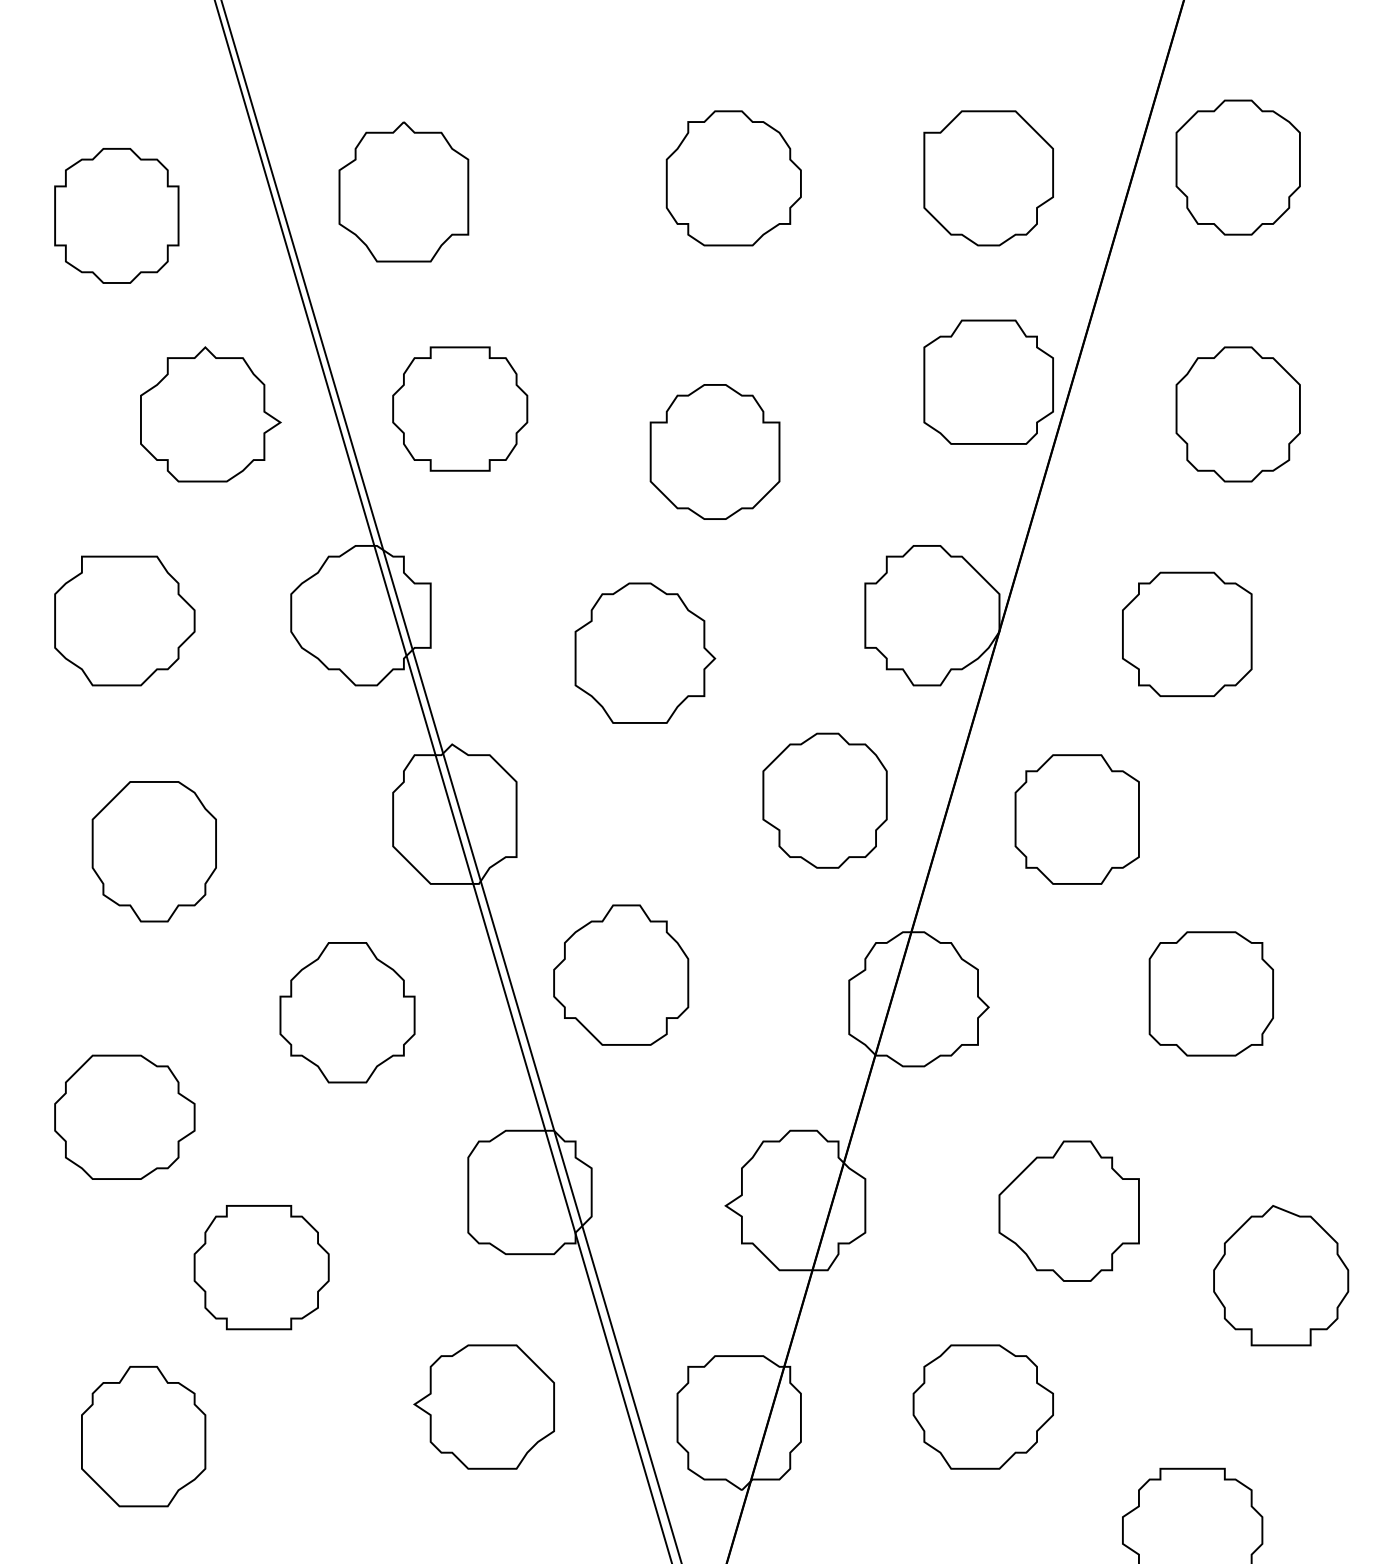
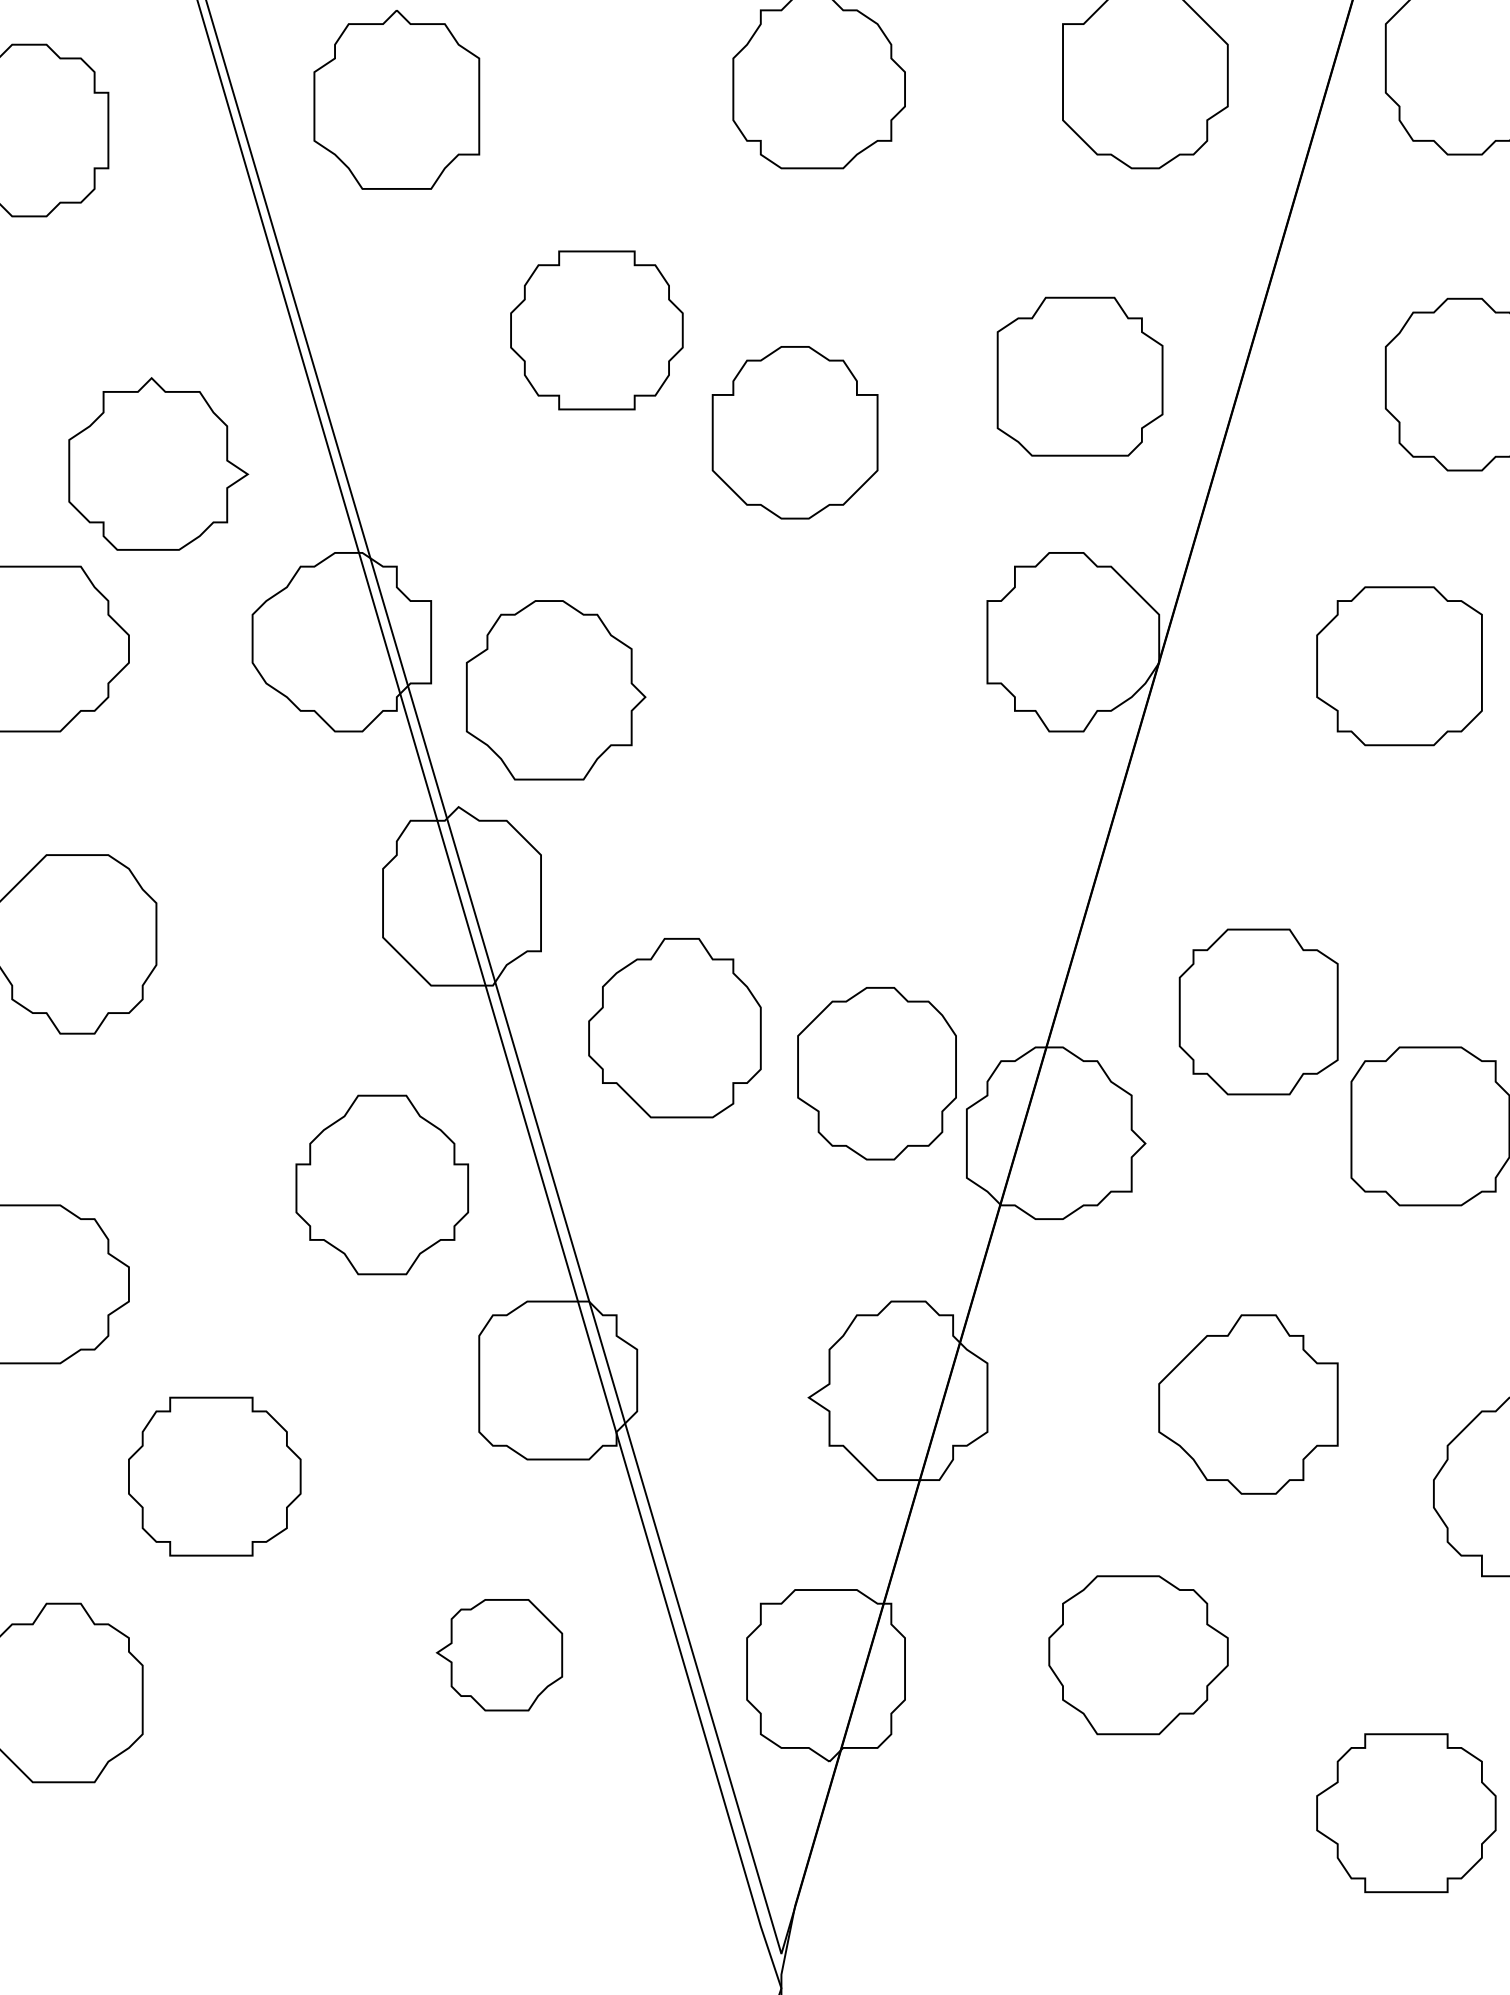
part: (988, 381) -> (1079, 375), moved
part: (460, 408) -> (597, 329), moved
part: (210, 414) -> (158, 464), moved
part: (645, 652) -> (556, 689), moved
part: (824, 800) -> (876, 1073), moved
part: (1076, 819) -> (1257, 1011), moved
part: (621, 974) -> (675, 1027), moved
part: (347, 1012) -> (382, 1184), moved
part: (483, 1406) -> (498, 1654), size x0.7

